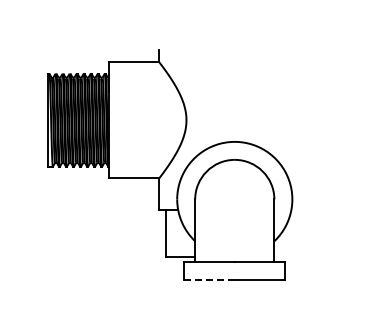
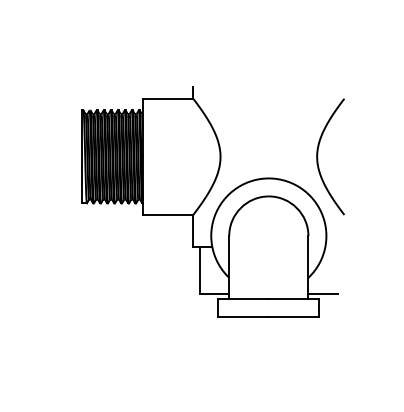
curve: (284, 119) -> (318, 156), added
line: (289, 256) -> (323, 293), added
line: (209, 280) -> (243, 317), dashed -> solid

